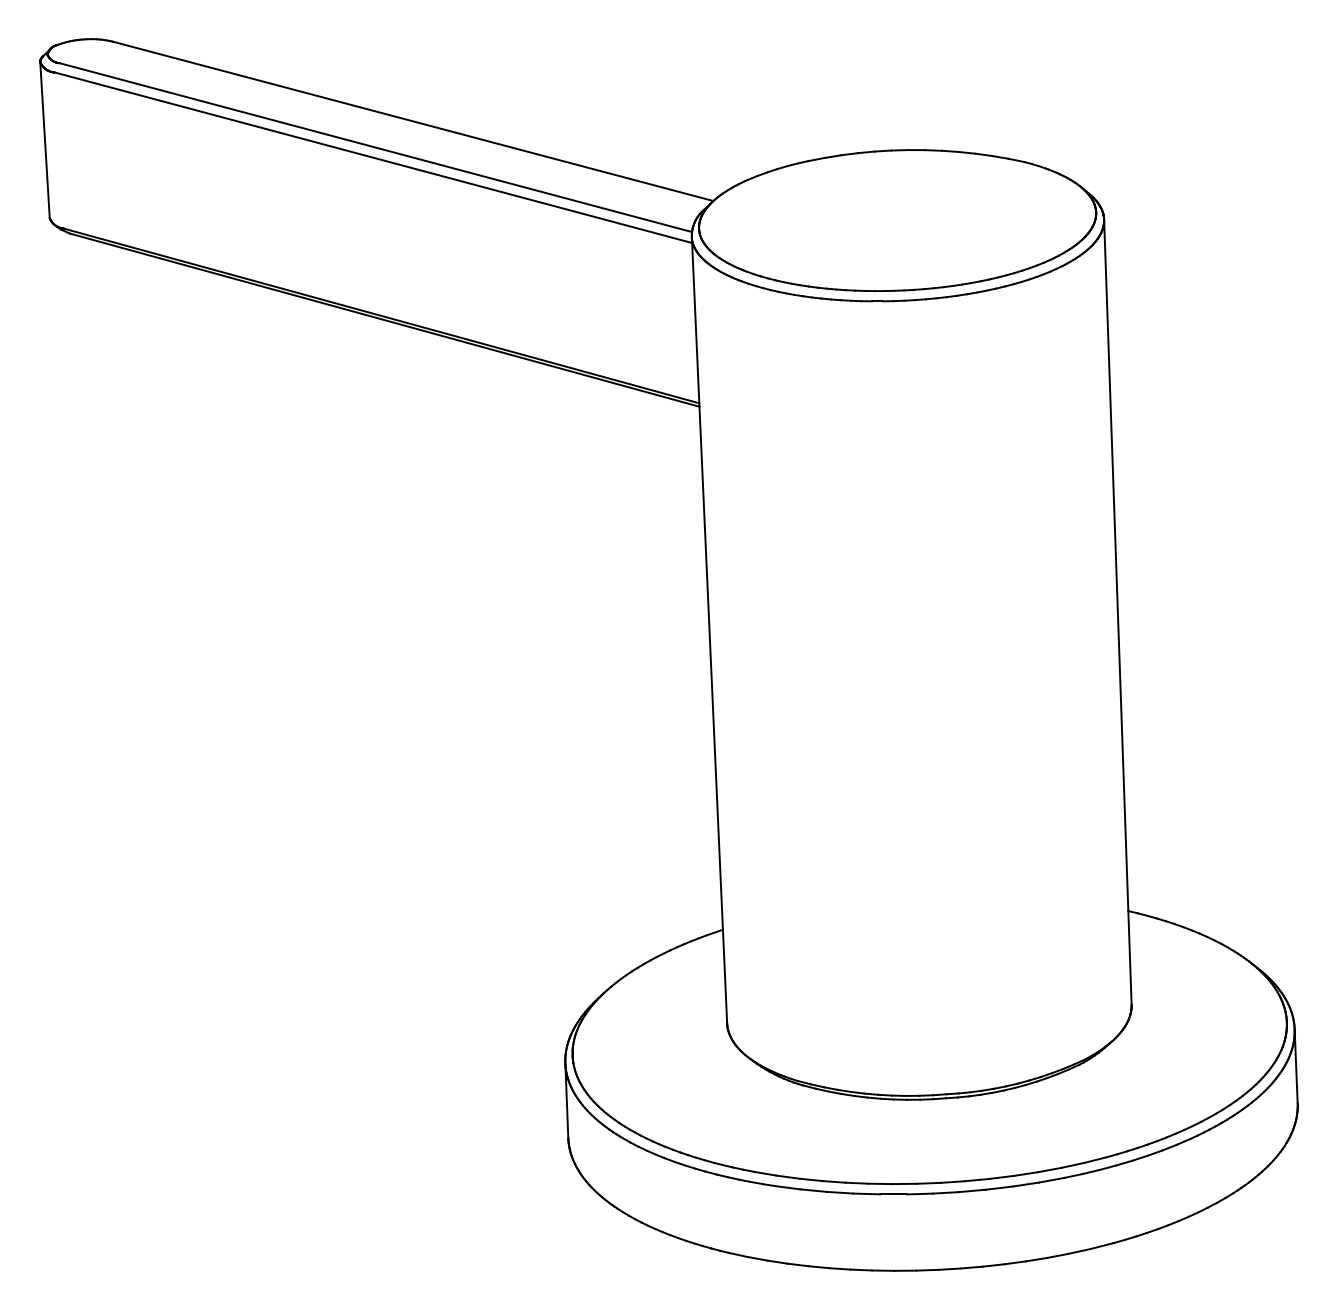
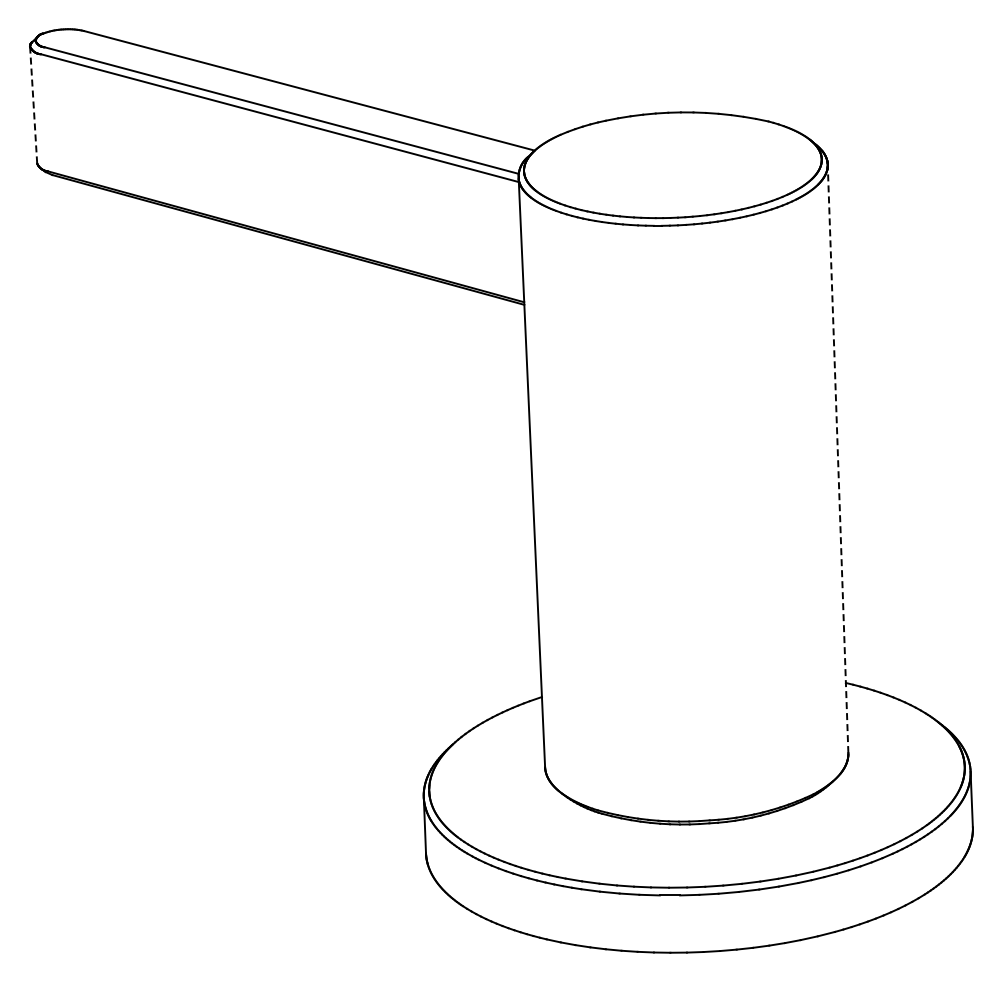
line: (44, 140) -> (33, 105), solid -> dashed
line: (1118, 611) -> (838, 458), solid -> dashed

